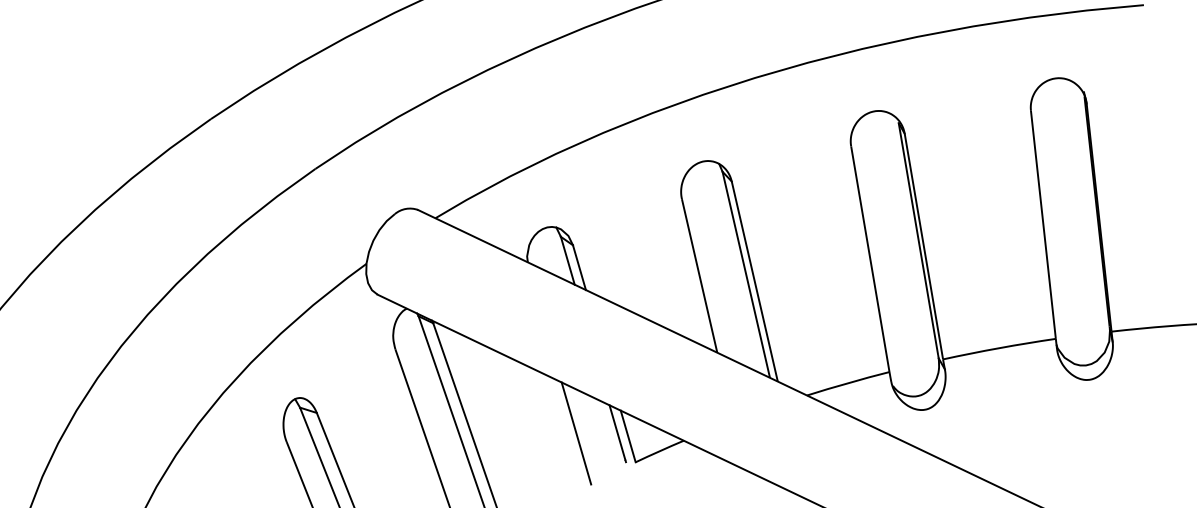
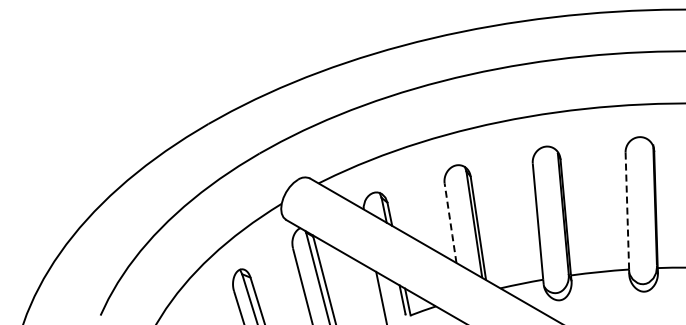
line: (1043, 223) -> (627, 210), solid -> dashed
line: (699, 276) -> (450, 223), solid -> dashed

